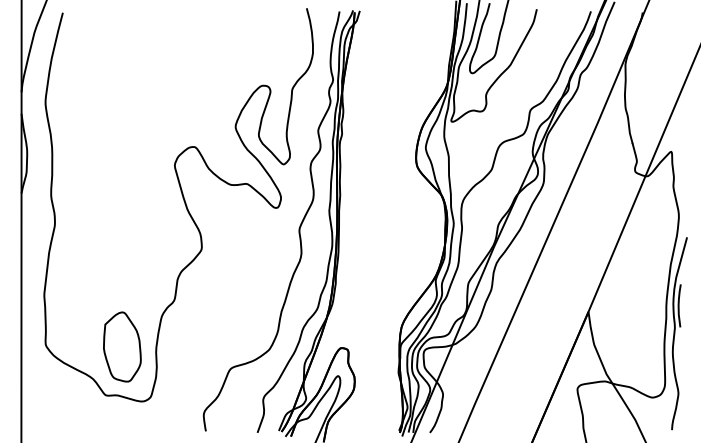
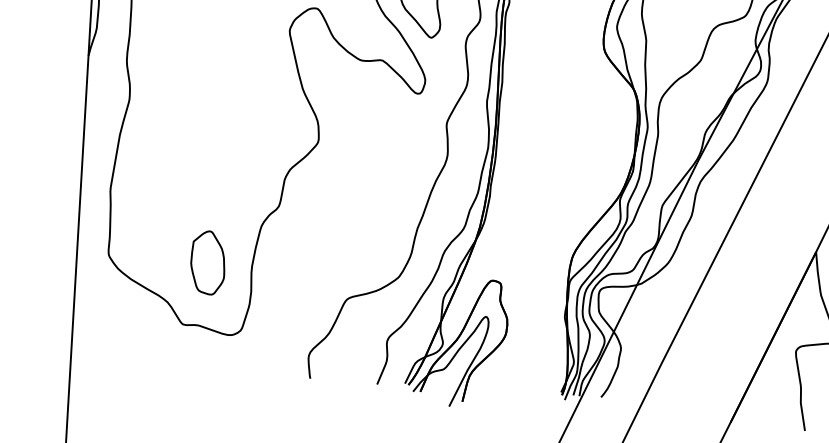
part: (122, 346) -> (208, 262), size x0.7

